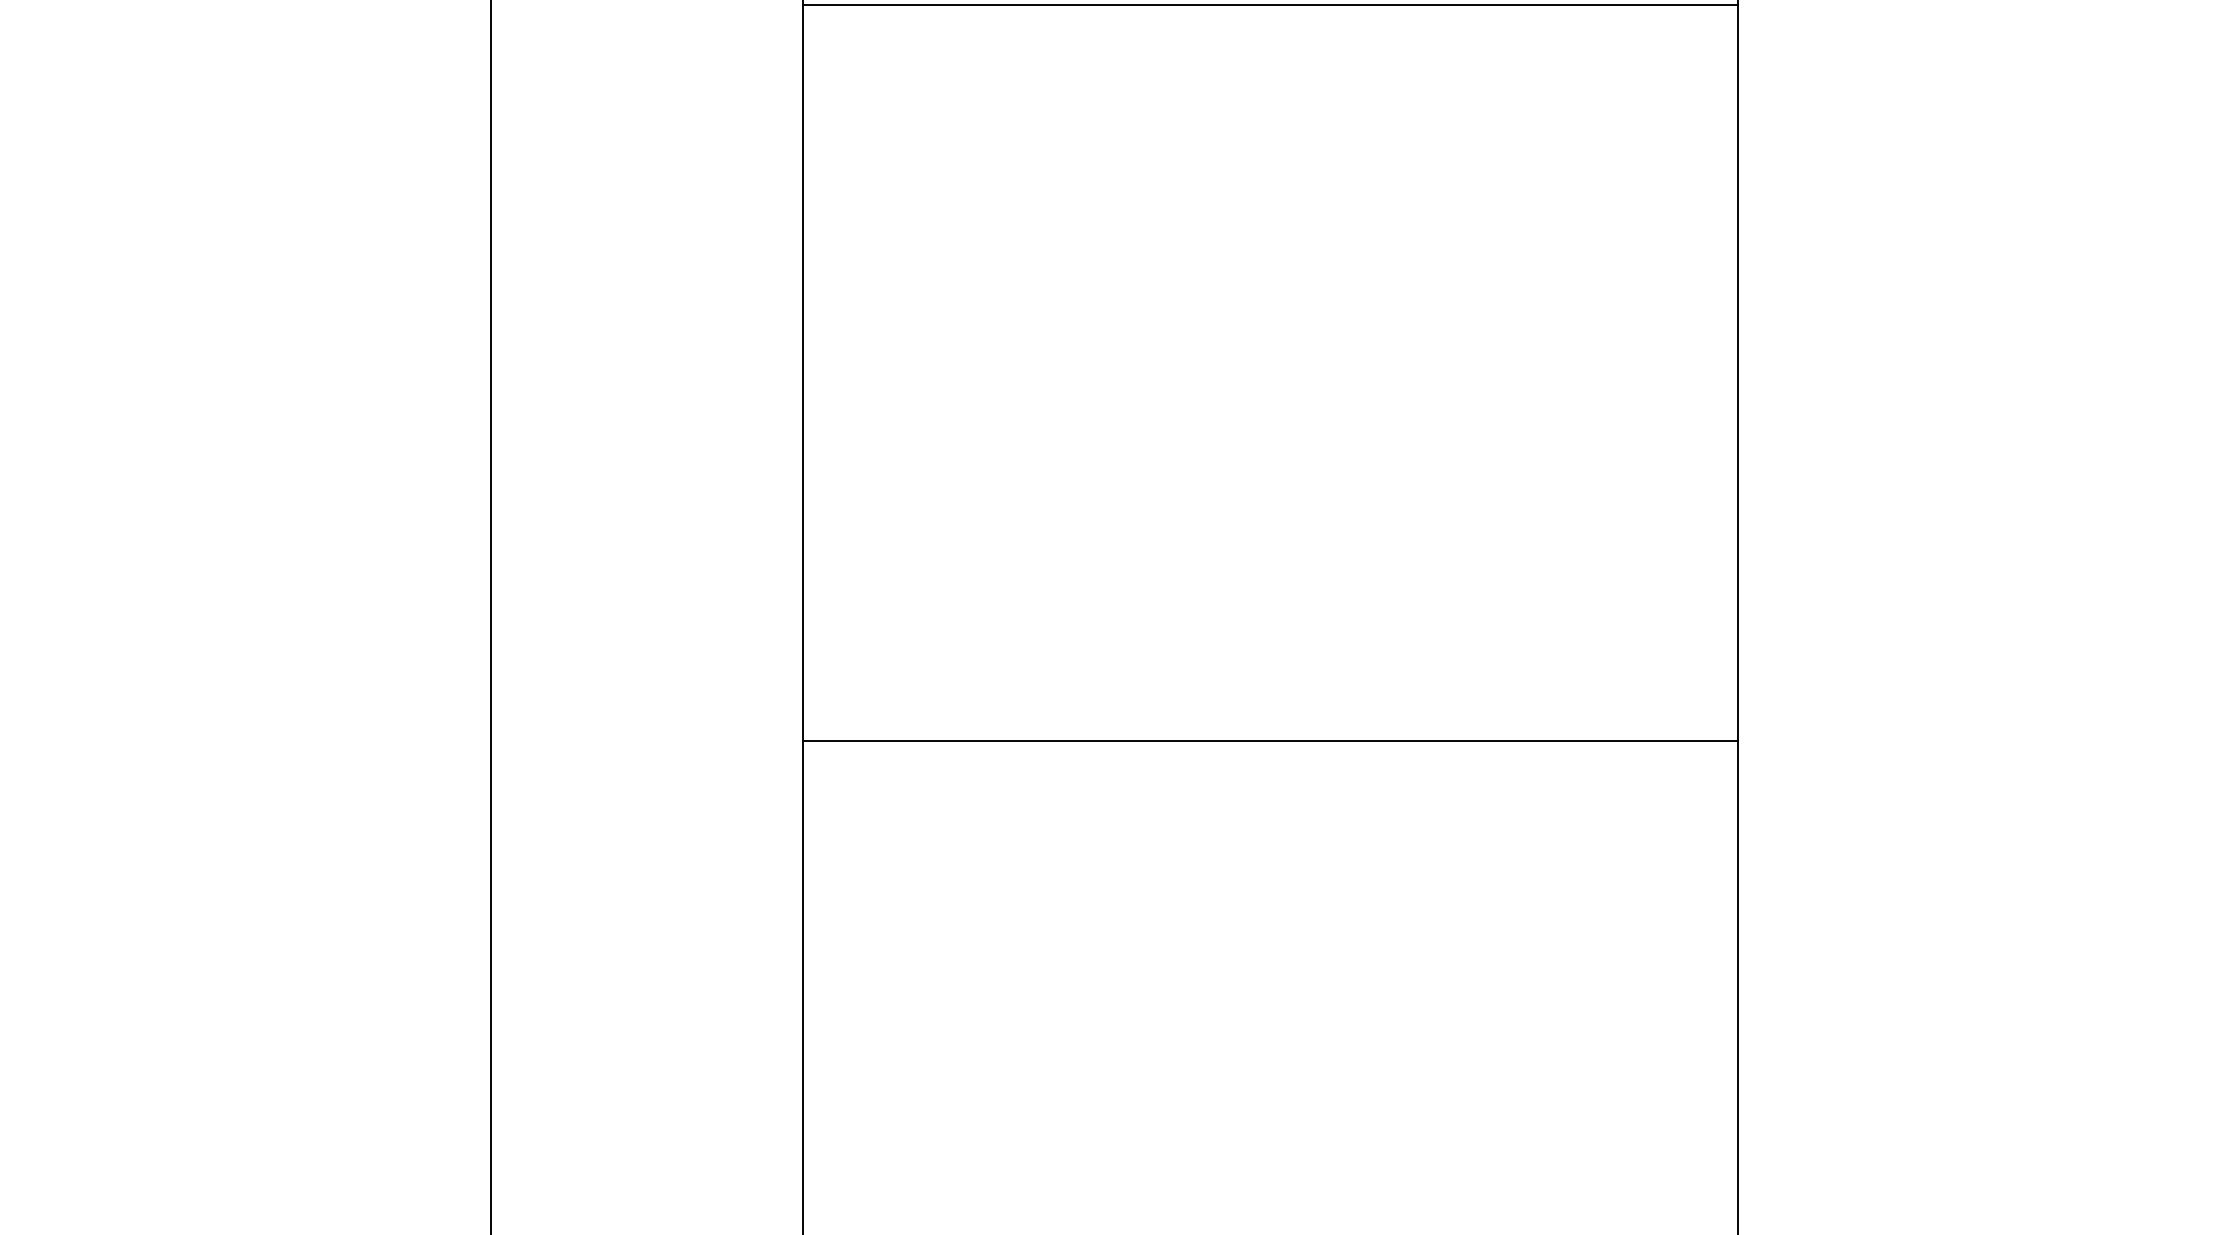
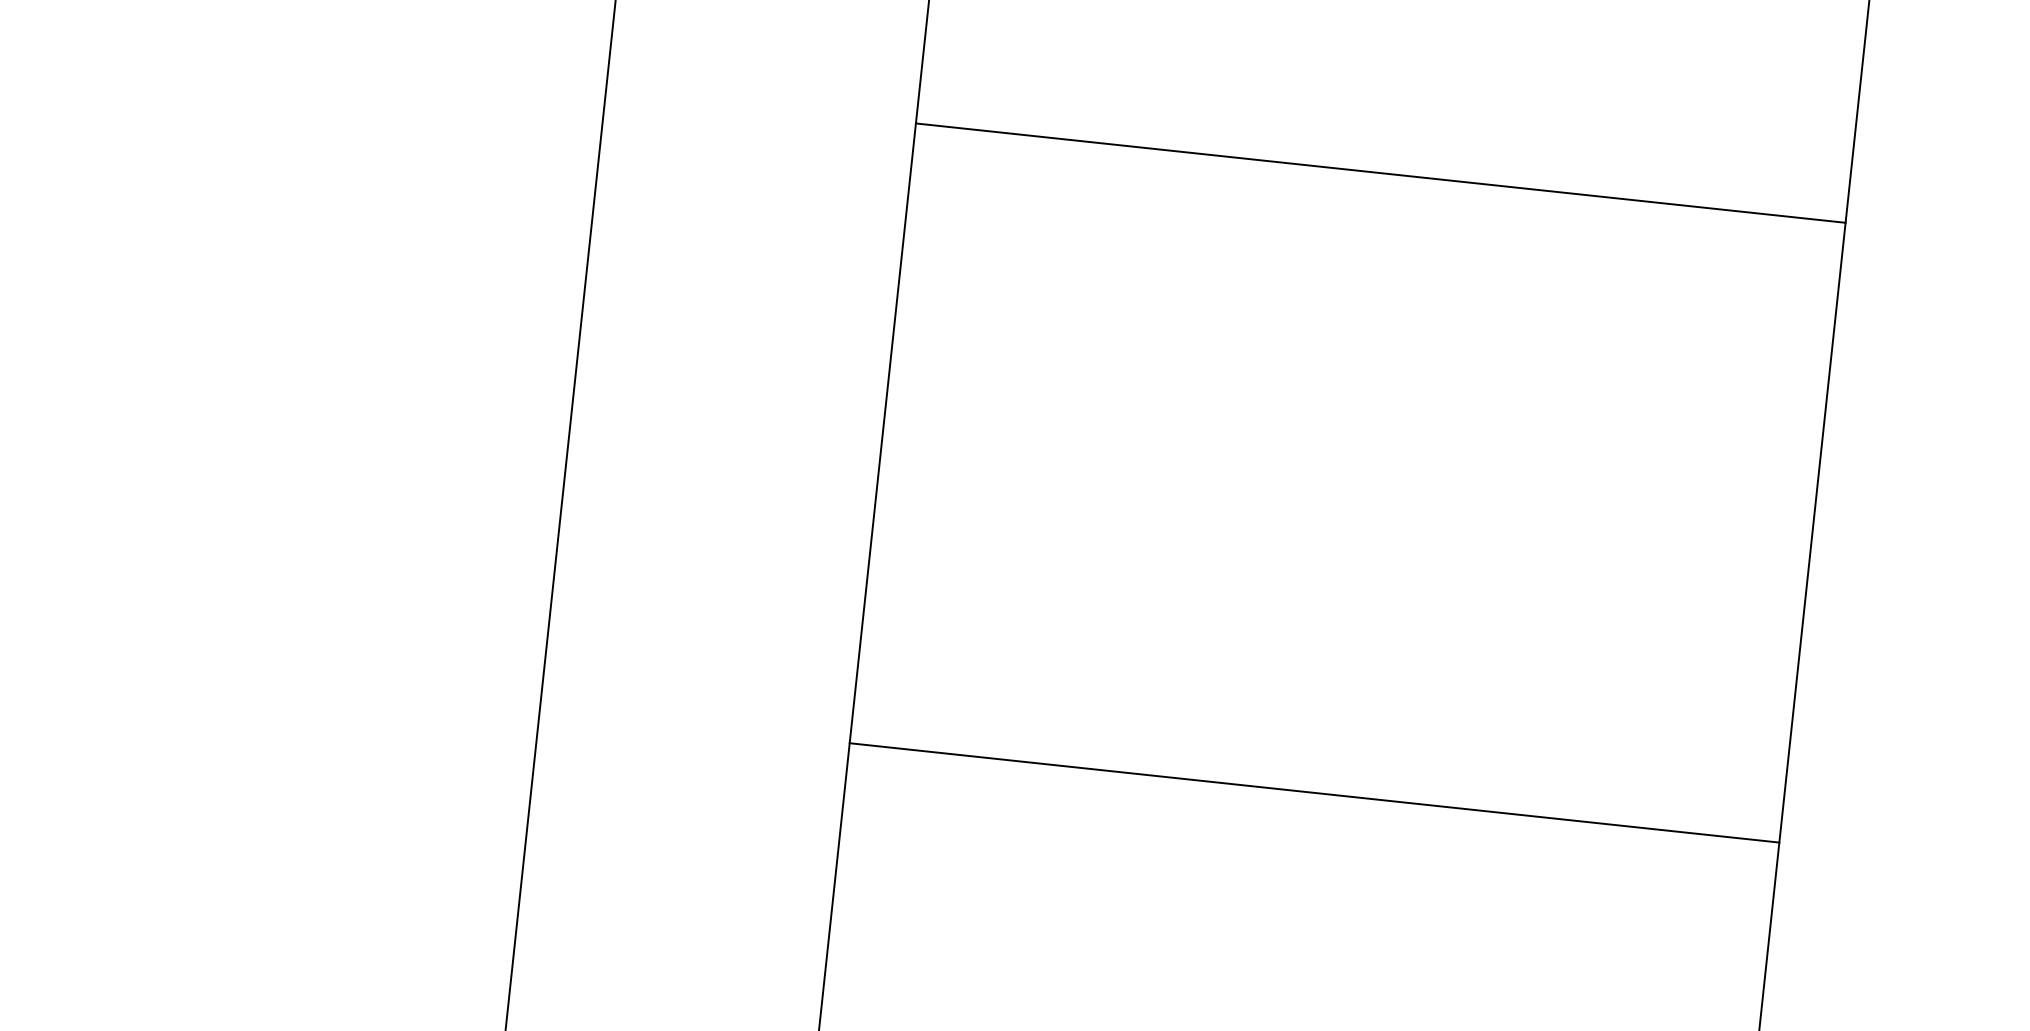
line: (1269, 5) -> (1379, 173), moved
line: (1269, 740) -> (1313, 792), moved

